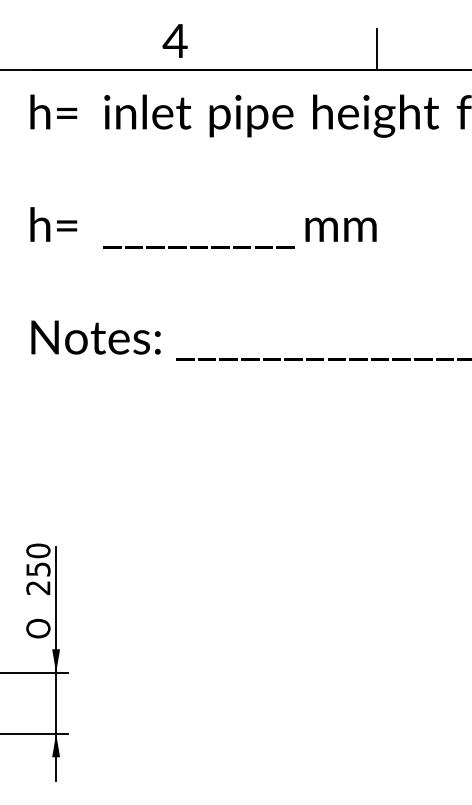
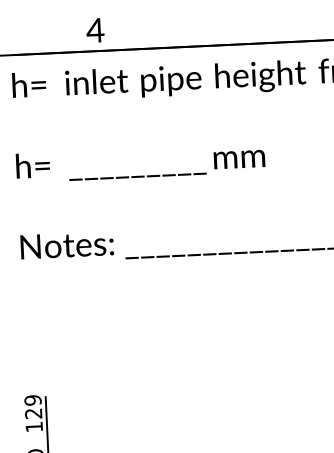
text: (174, 40) -> (94, 30), moved
line: (377, 49) -> (259, 28), removed
text: (38, 569) -> (33, 413), 250 -> 129

